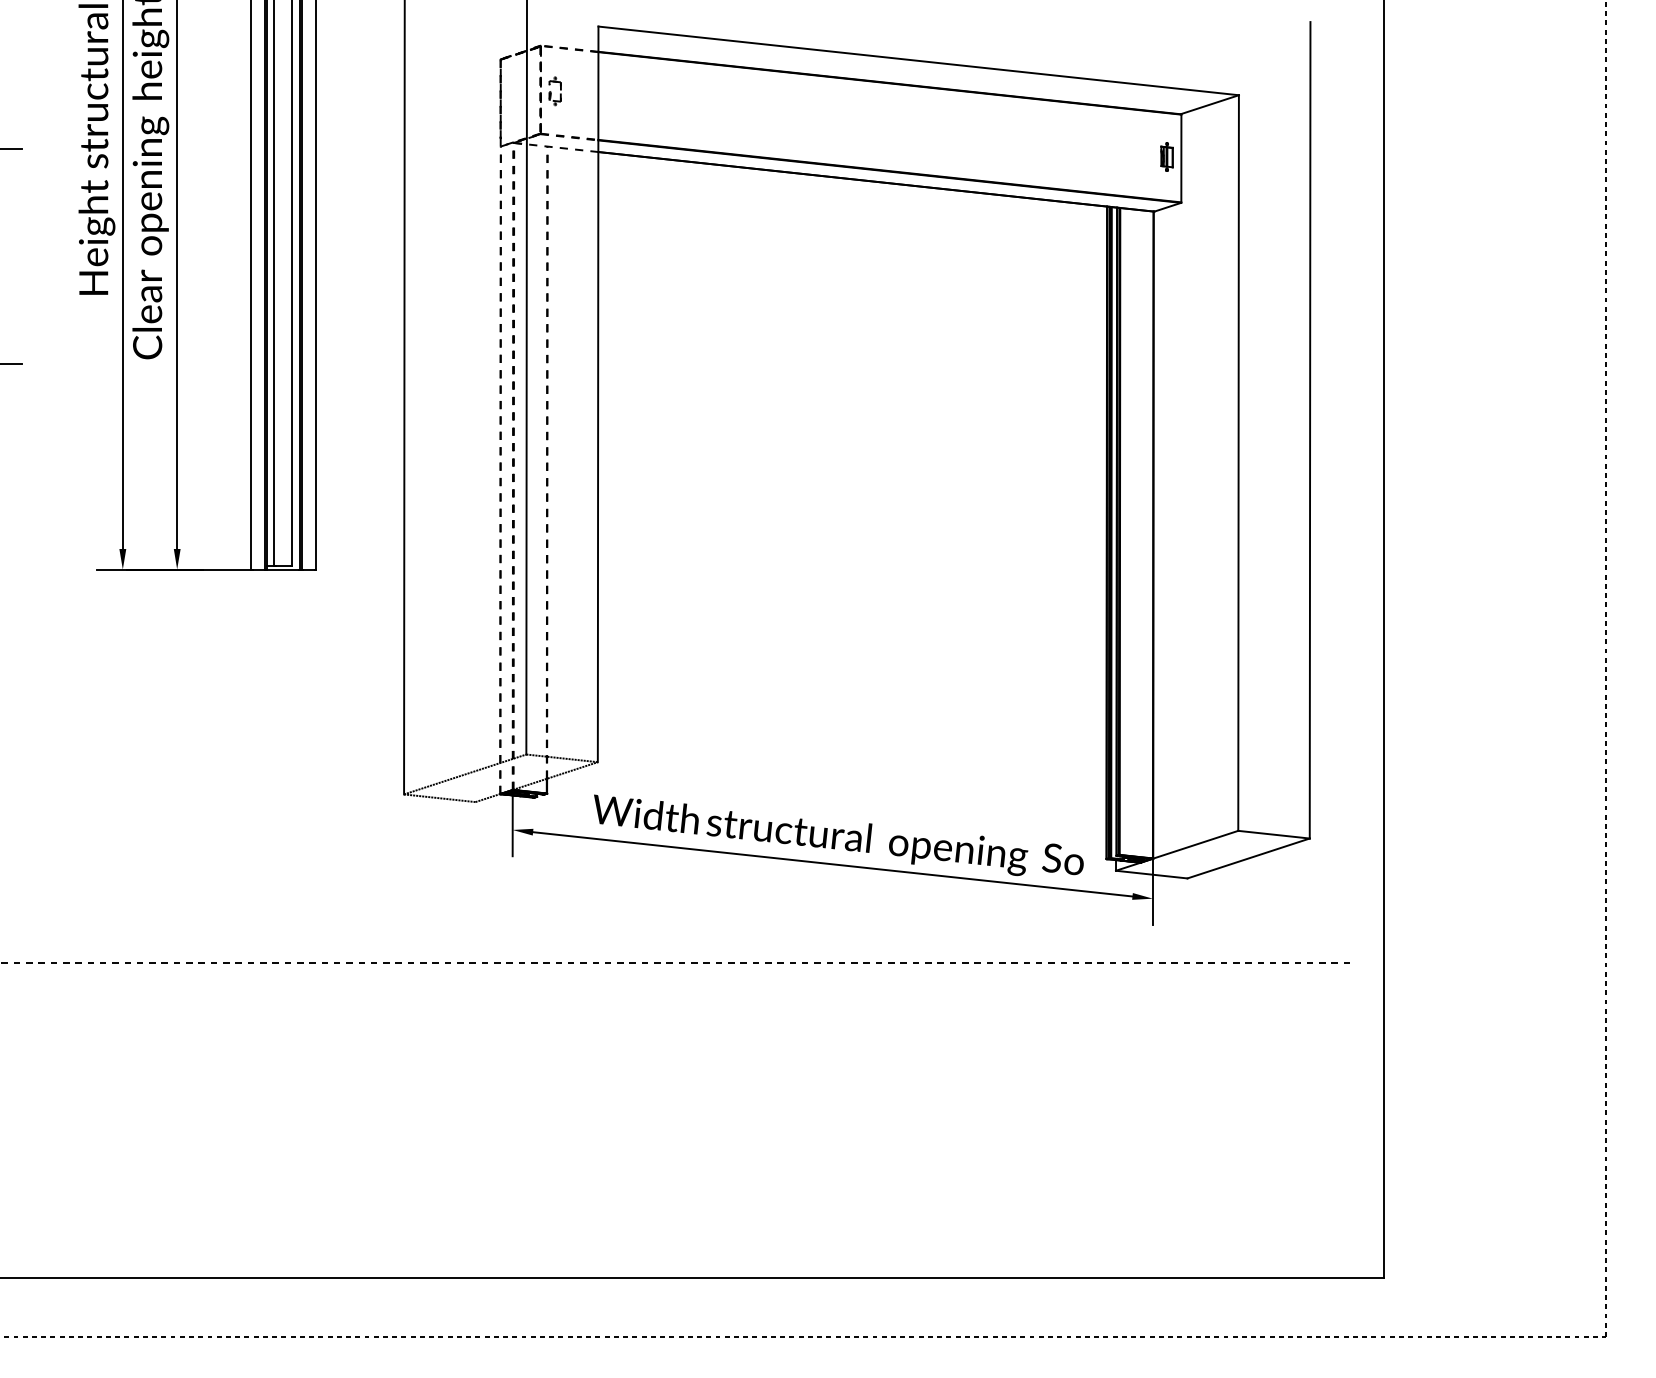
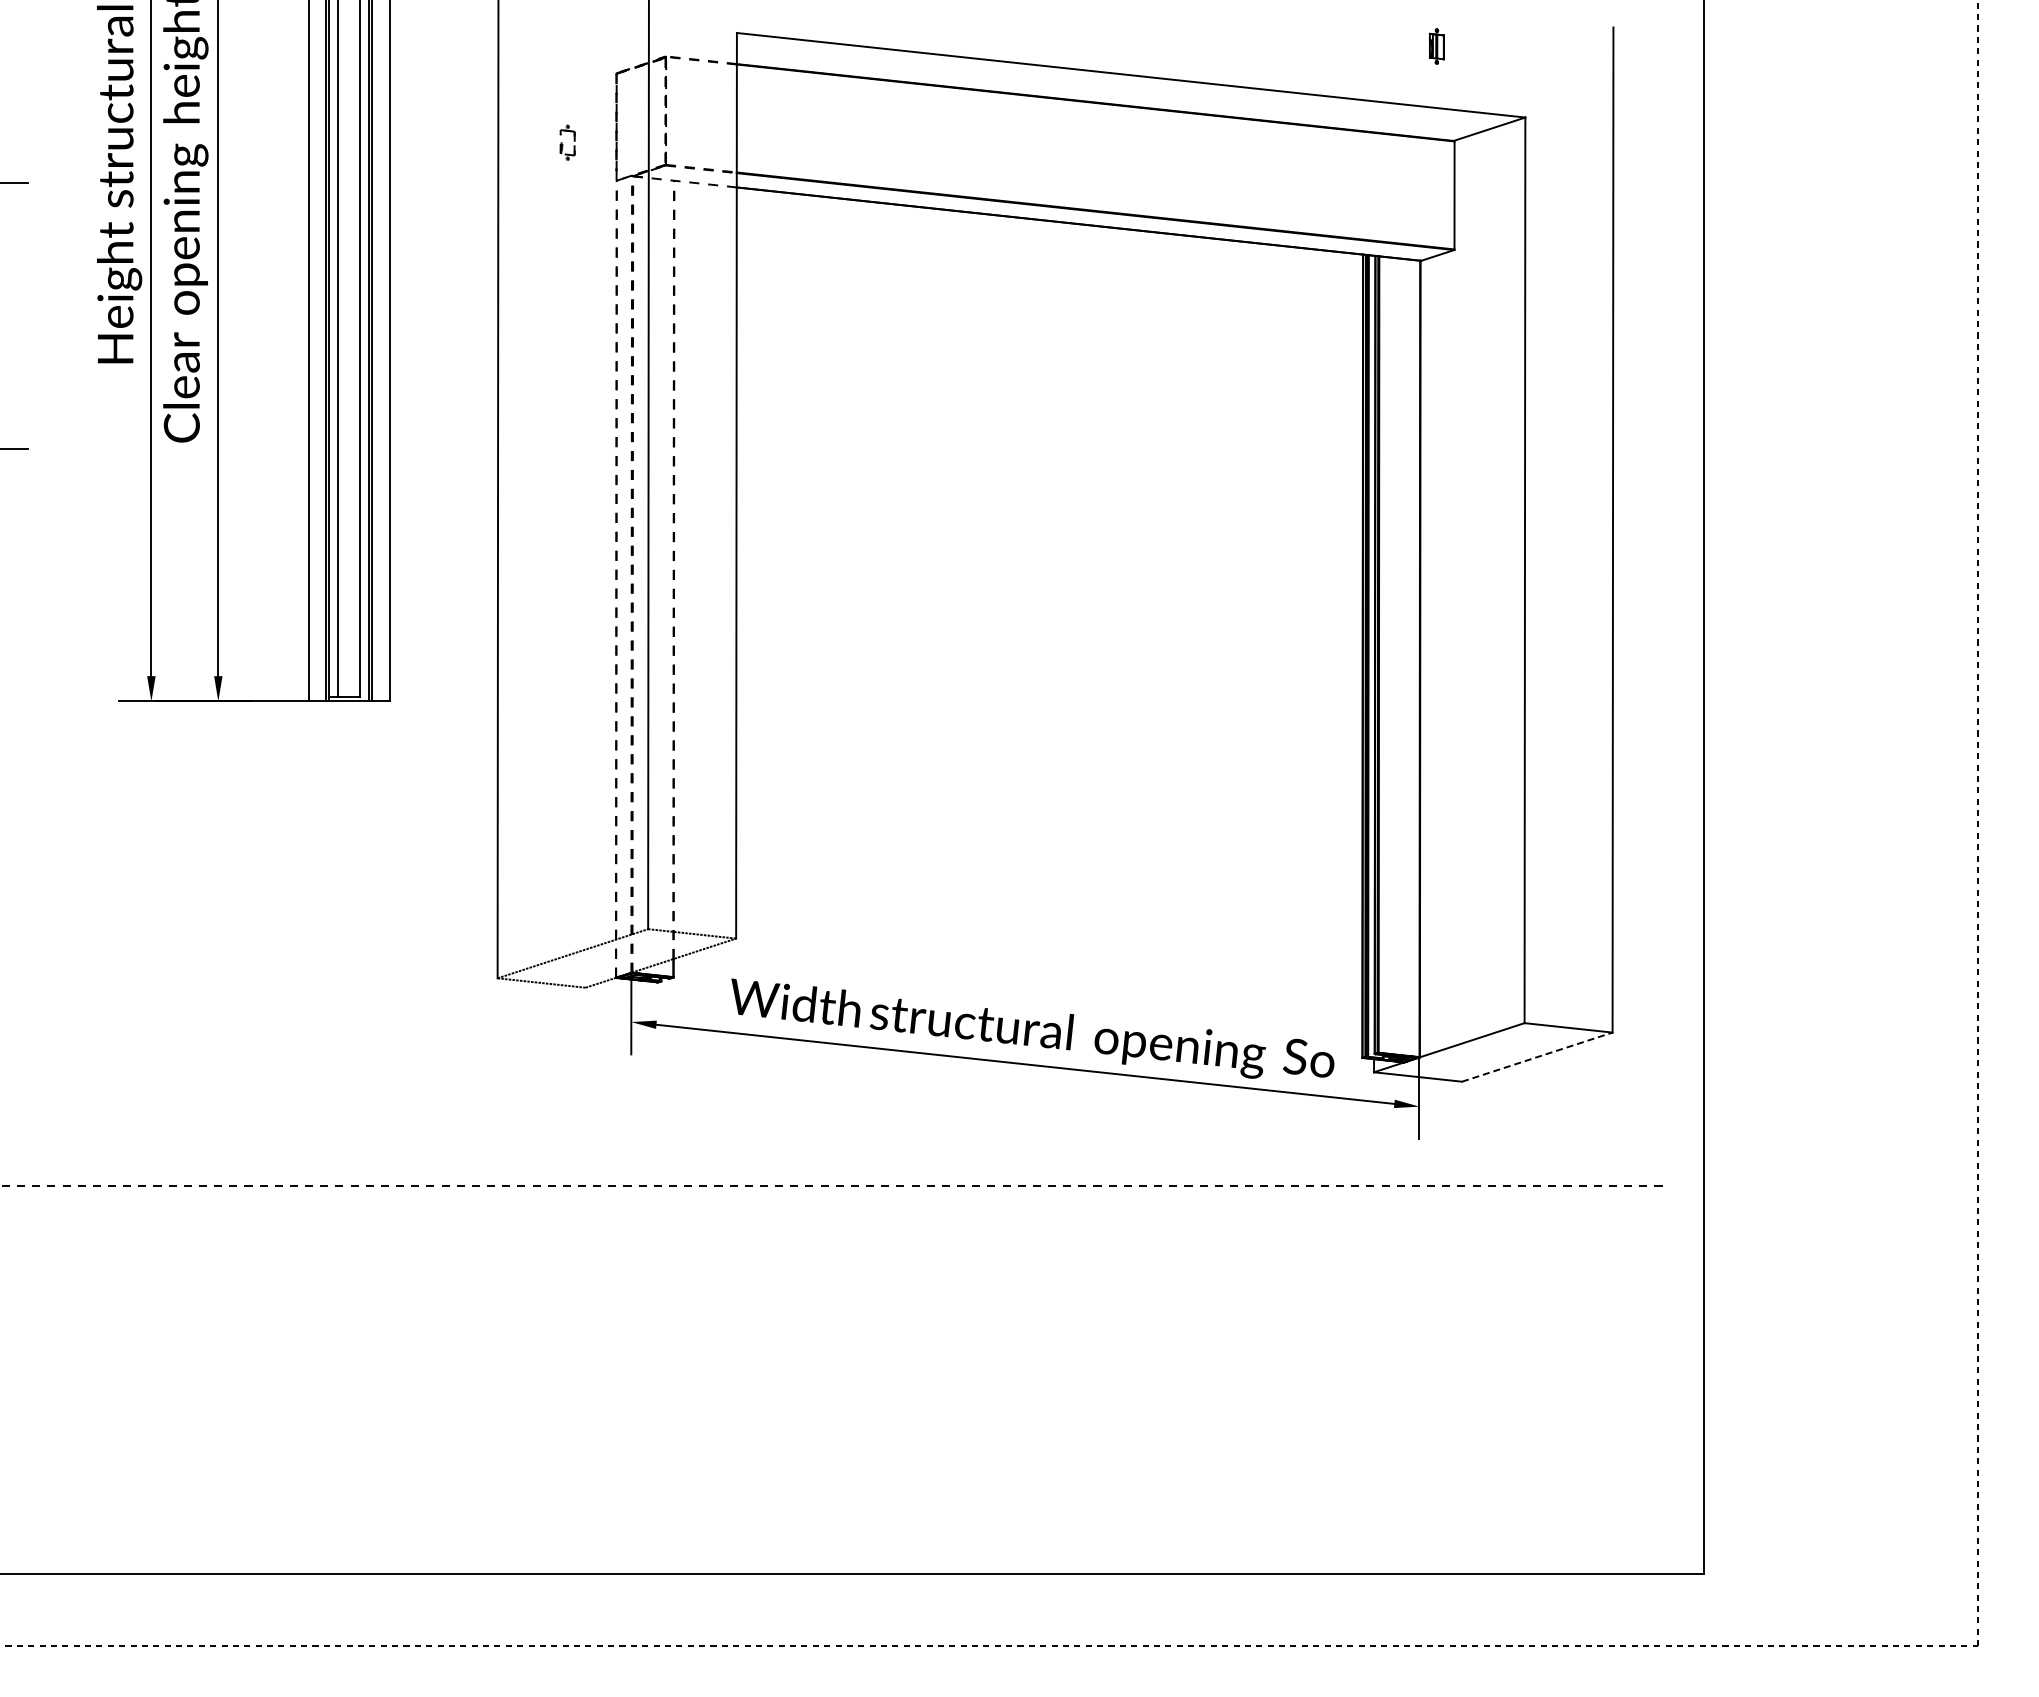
part: (555, 91) -> (567, 142), moved
part: (1166, 156) -> (1436, 46), moved
line: (1248, 858) -> (1537, 1057), solid -> dashed

